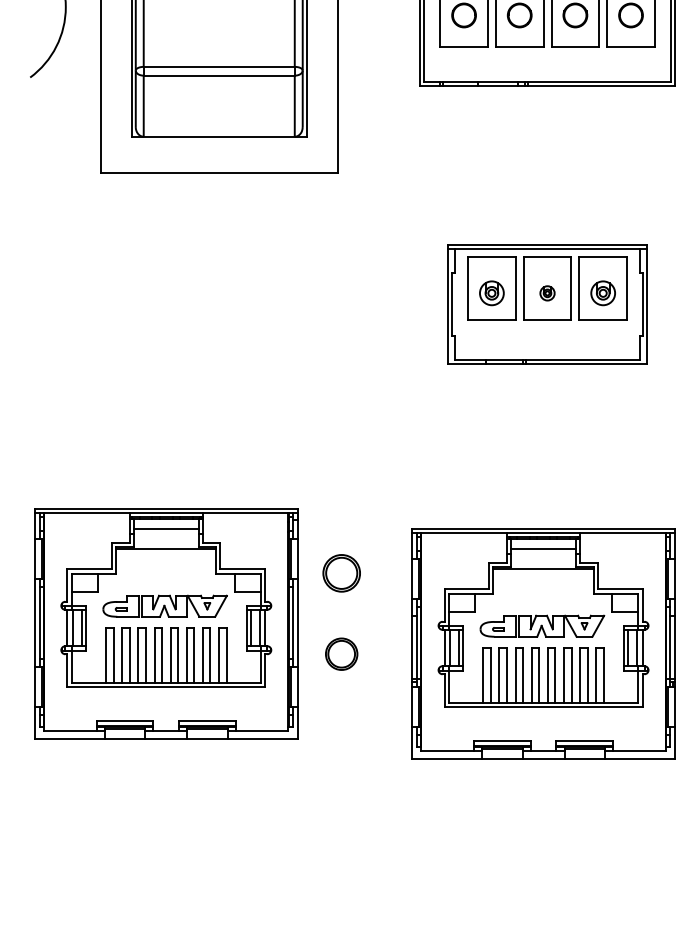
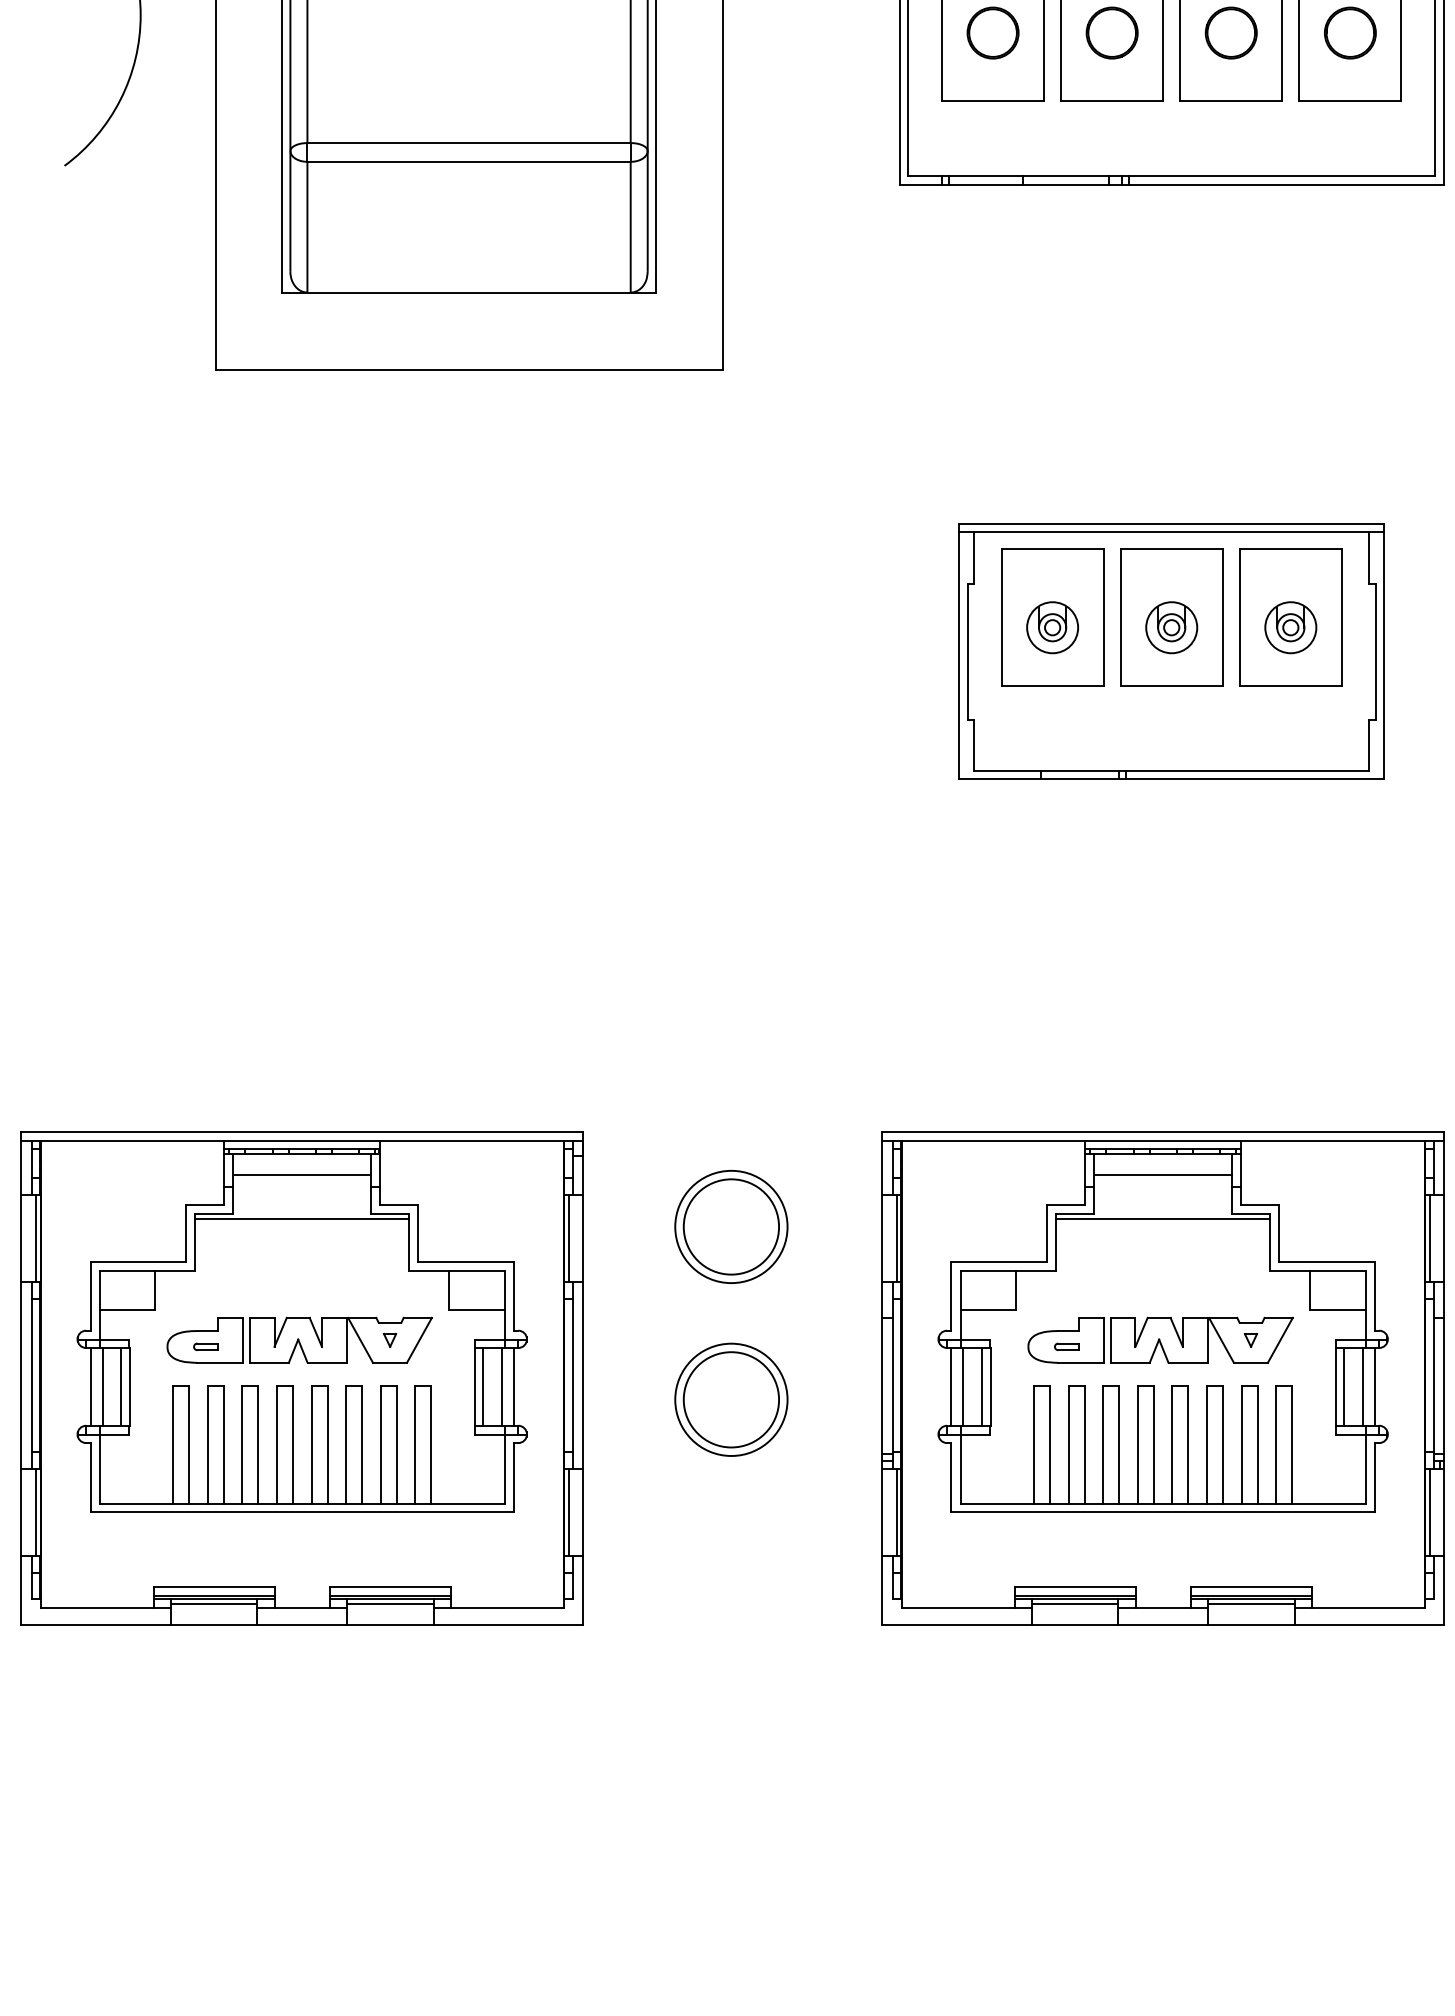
part: (547, 293) -> (1171, 628), size x1.67
part: (341, 573) -> (730, 1227), size x1.43
part: (166, 623) -> (302, 1377), moved
part: (341, 654) -> (730, 1400), size x1.67

